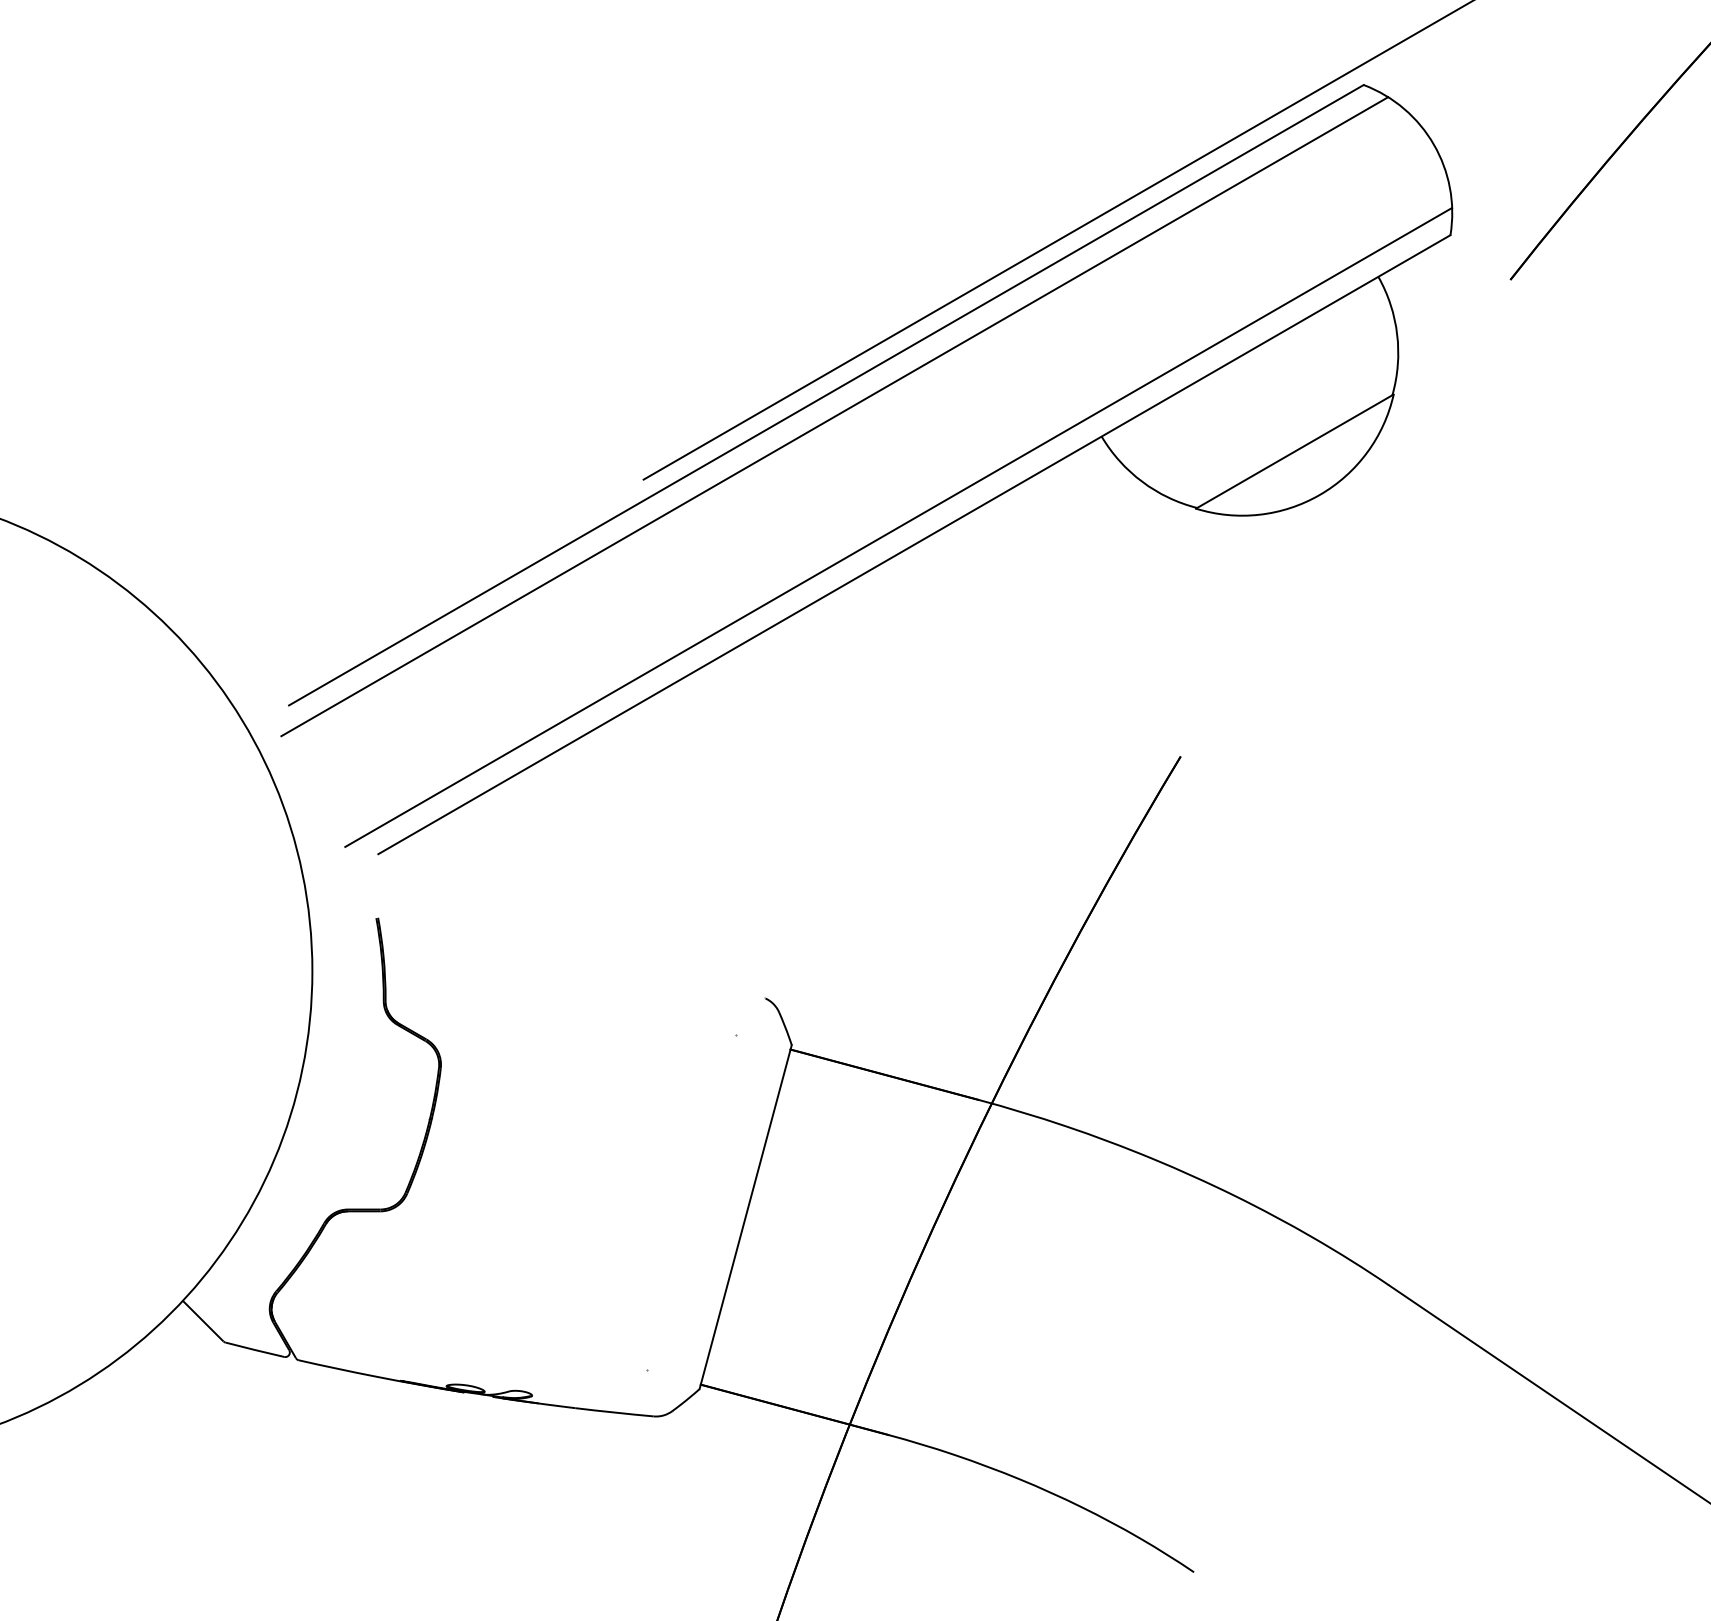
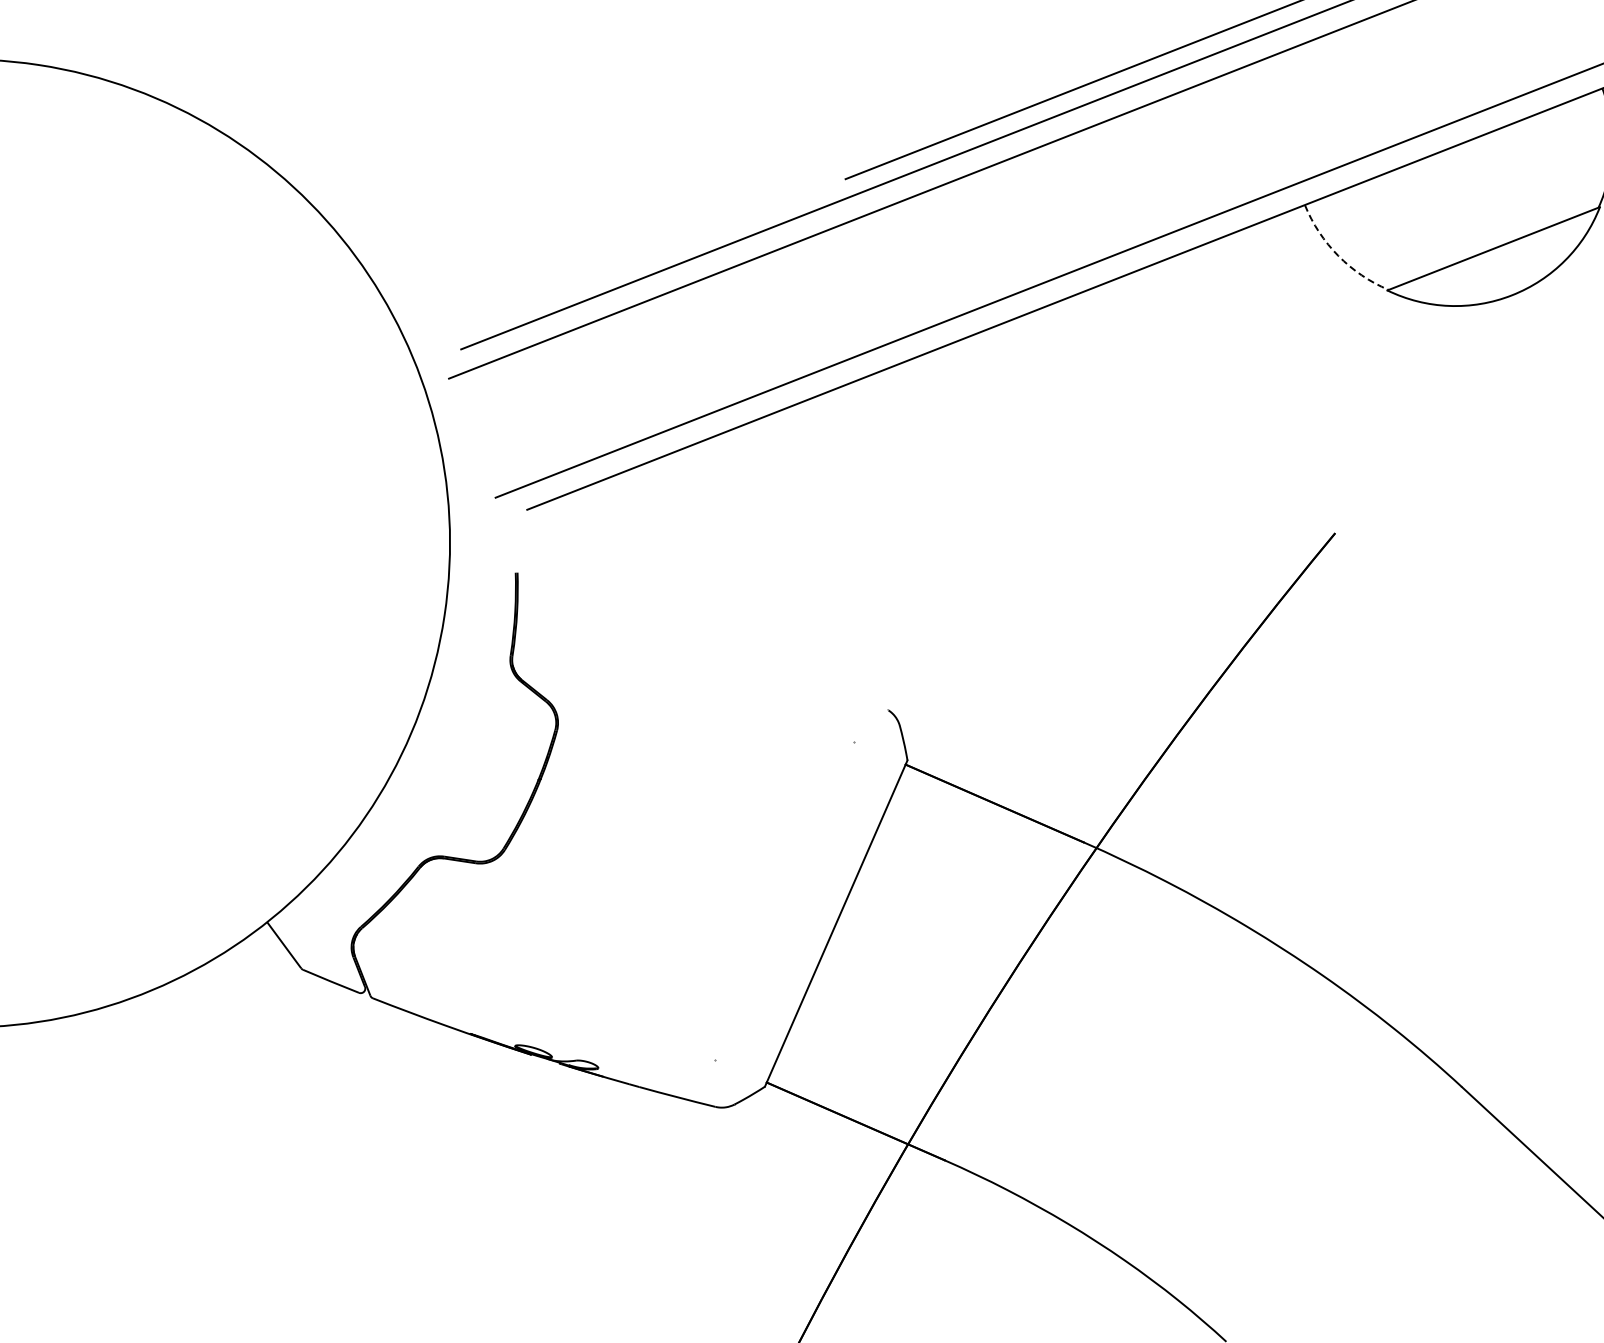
arc: (1142, 481) -> (1338, 255), solid -> dashed

